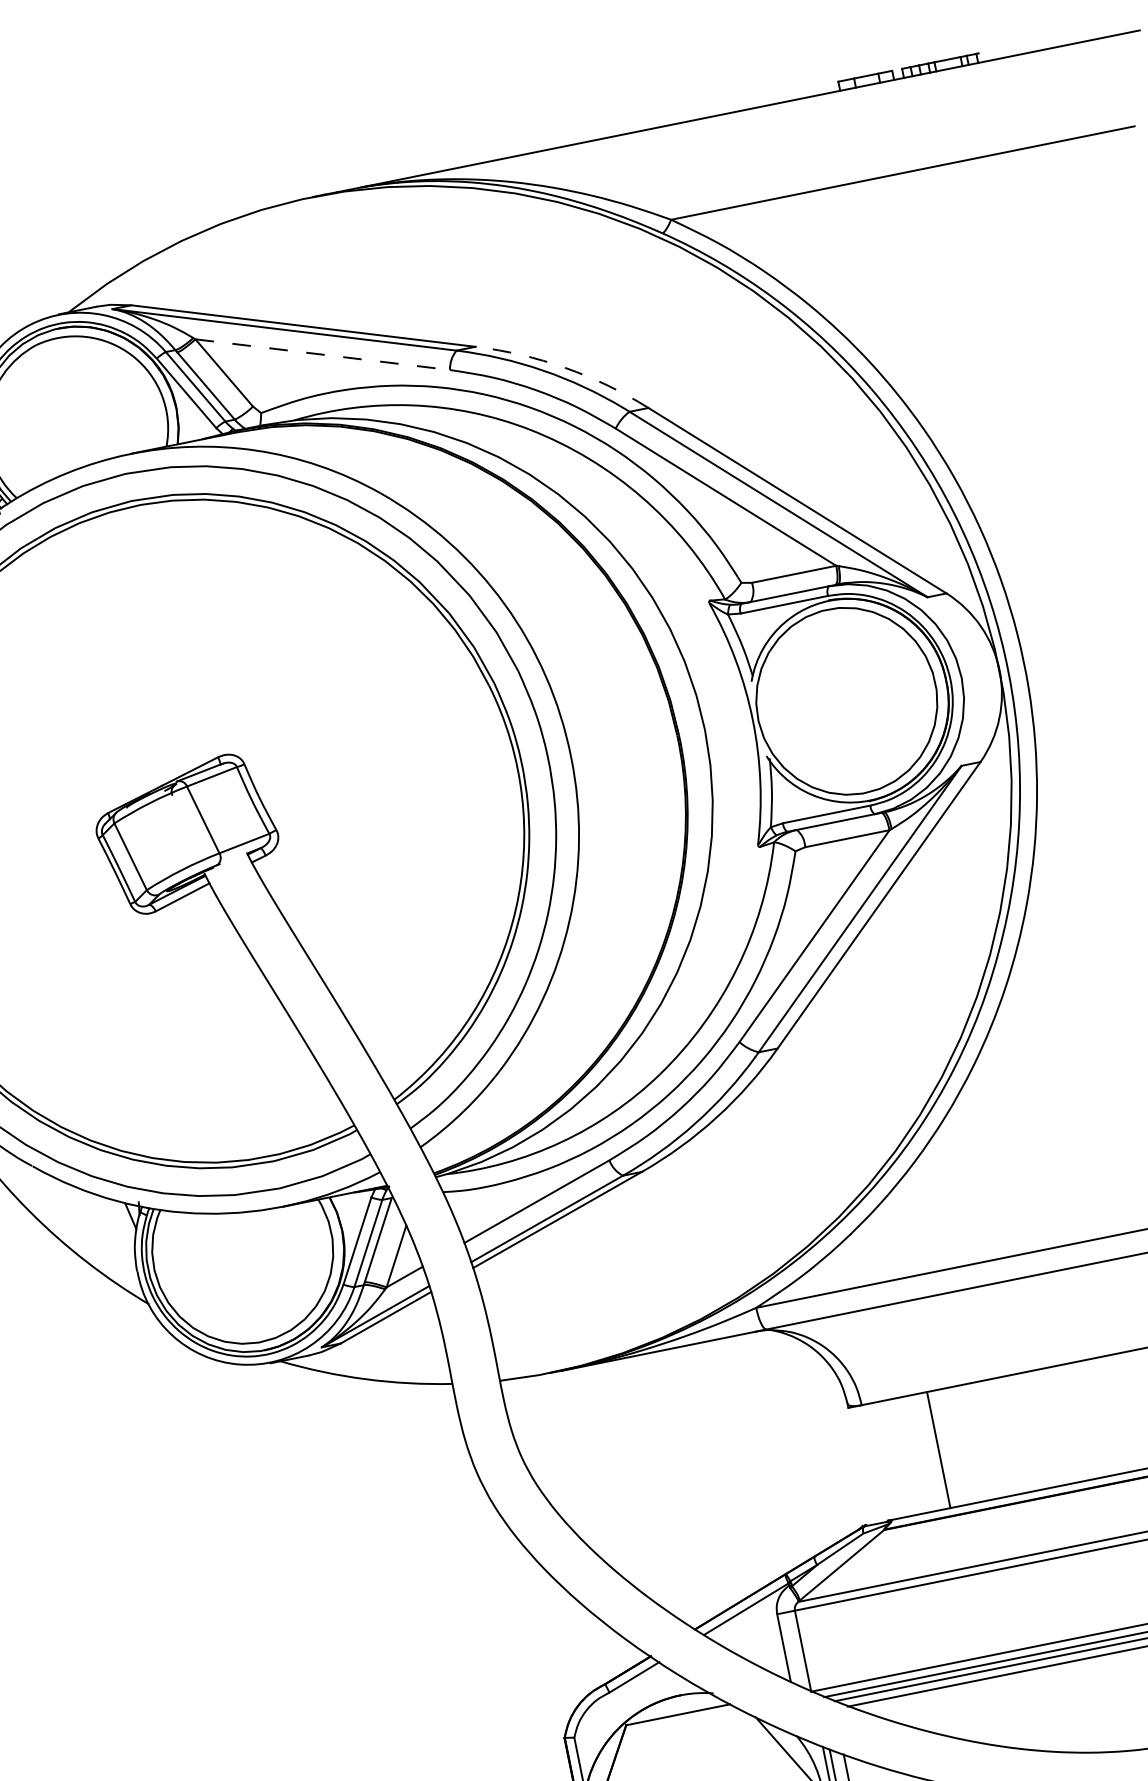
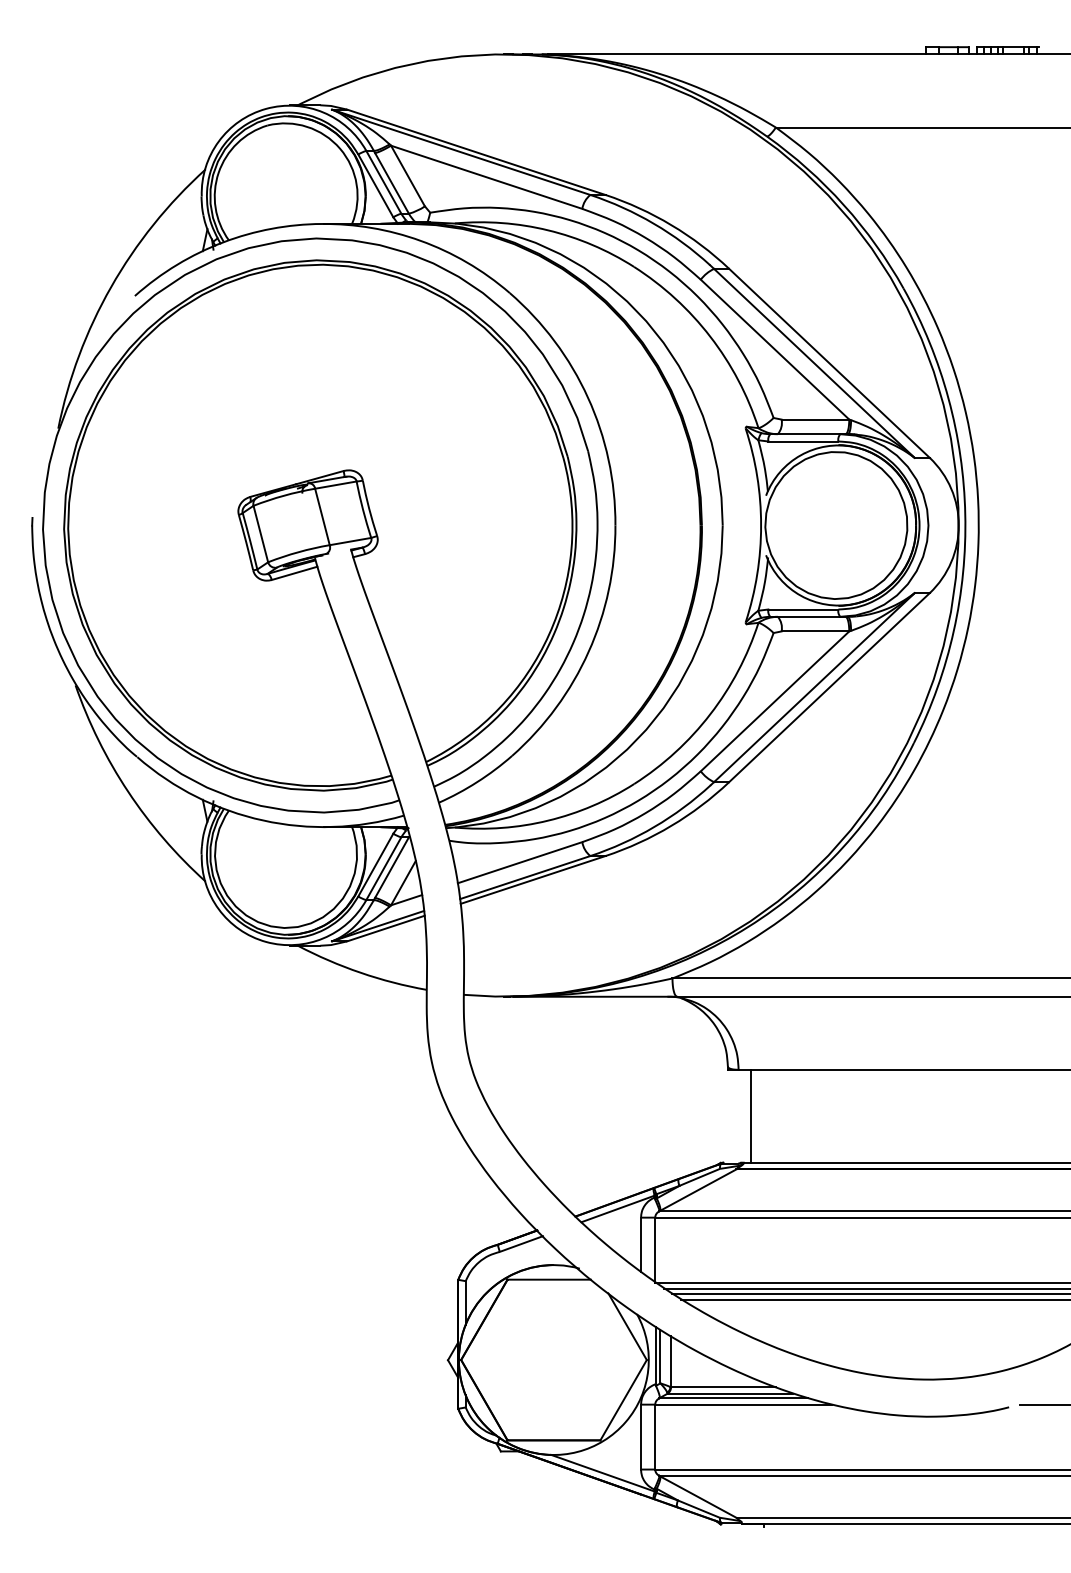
line: (322, 354) -> (486, 177), dashed -> solid
arc: (565, 368) -> (671, 225), dashed -> solid
line: (938, 1449) -> (750, 1115), moved

